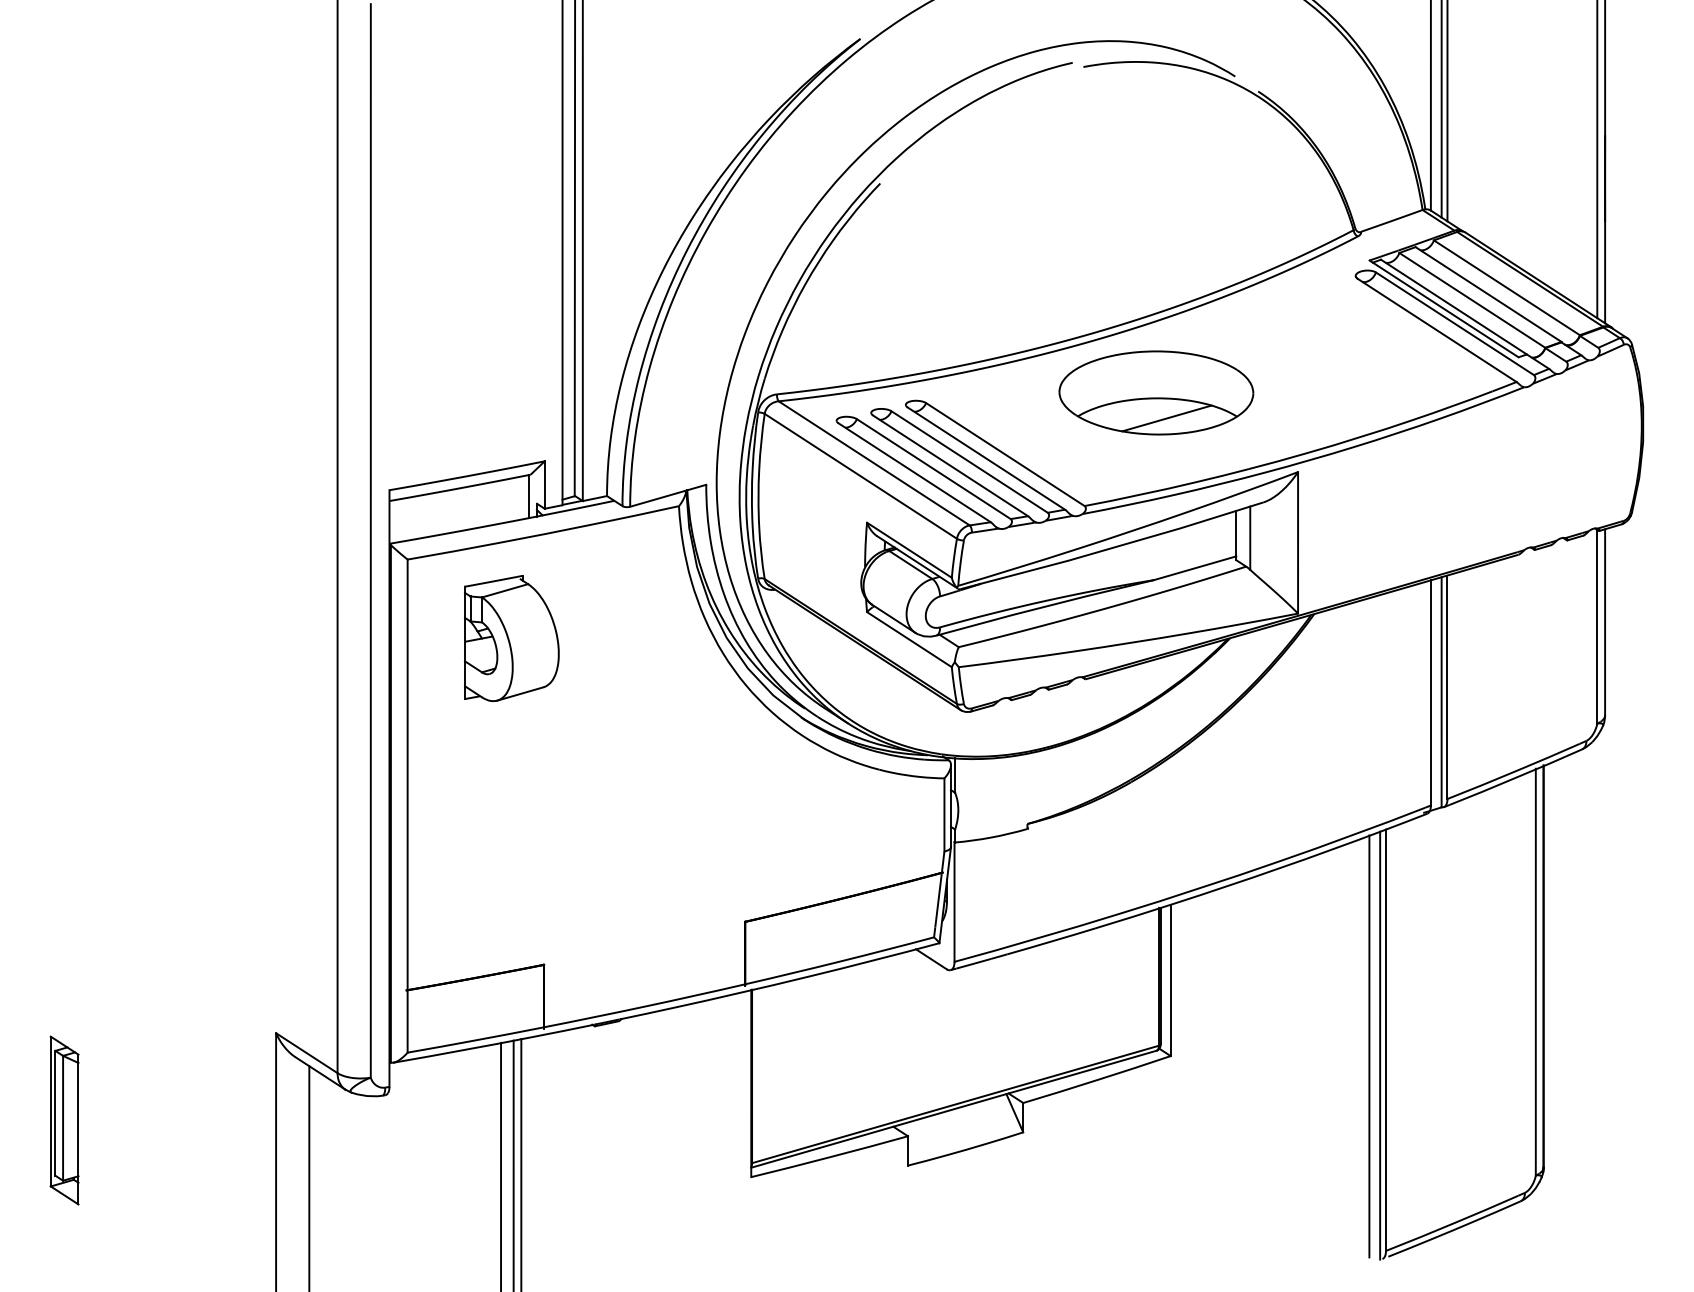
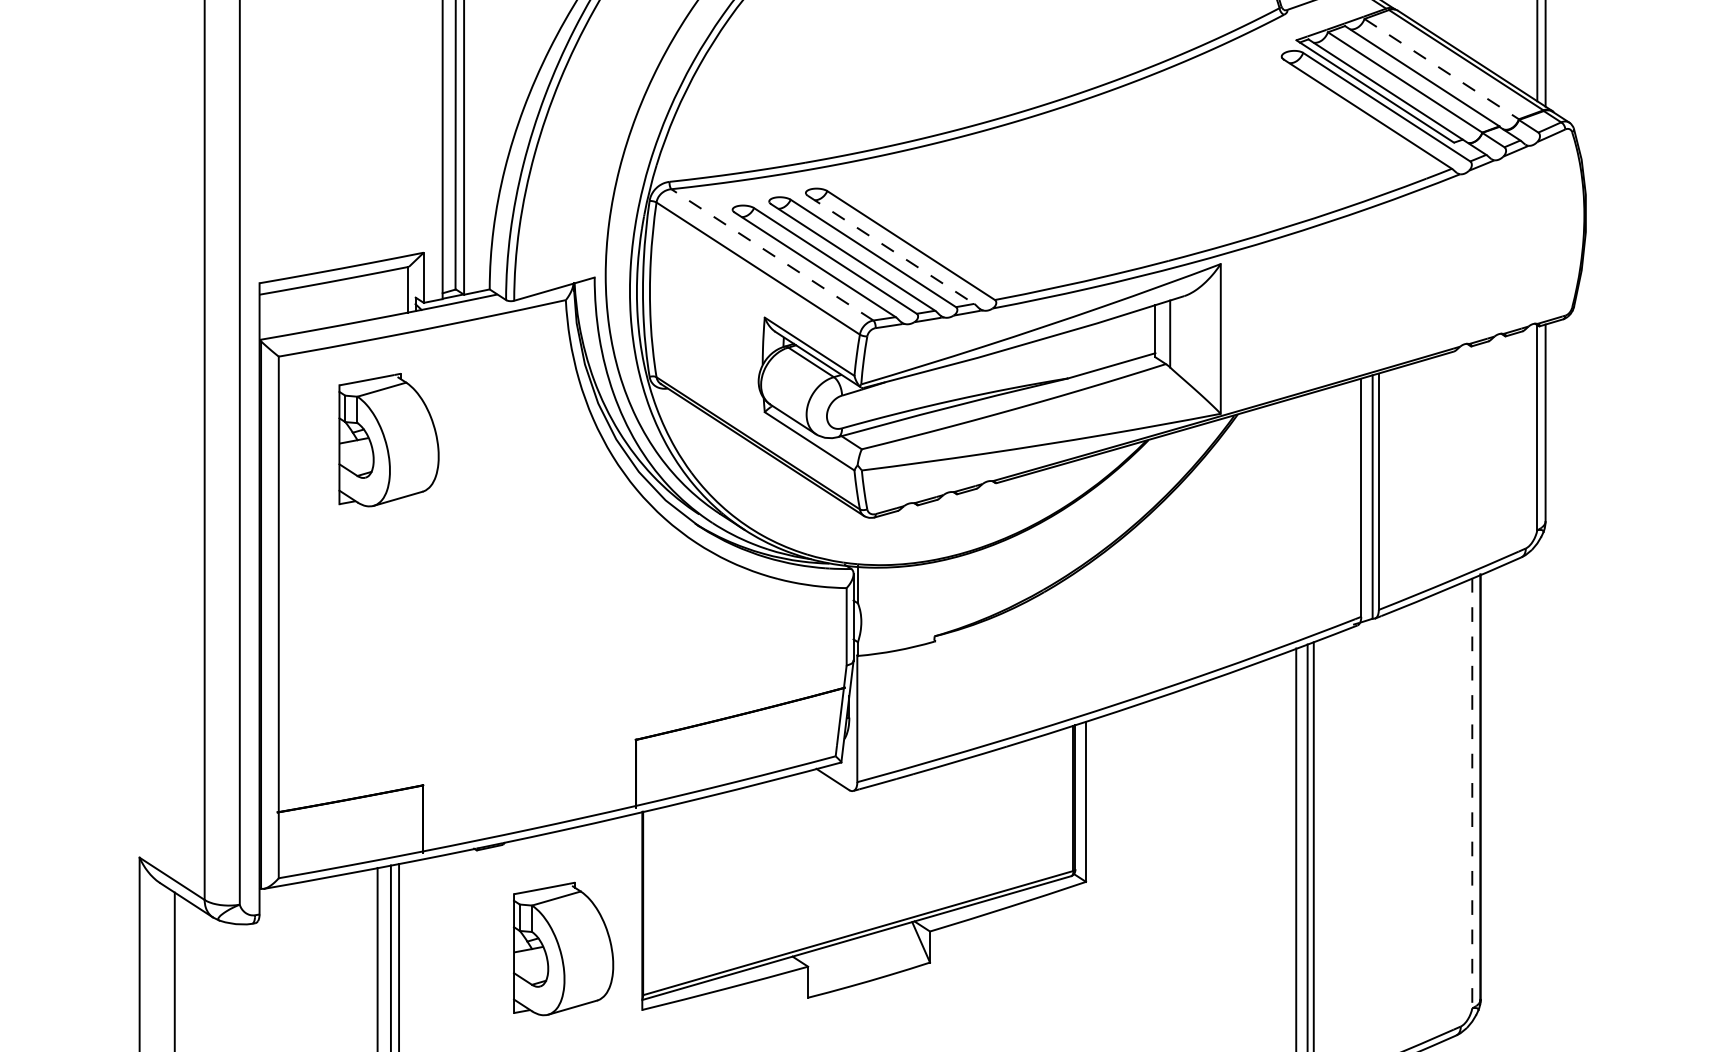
line: (1507, 288) -> (1442, 69), solid -> dashed
part: (1156, 392) -> (1071, 179), removed
line: (986, 458) -> (891, 249), solid -> dashed
line: (874, 463) -> (772, 254), solid -> dashed
line: (1535, 972) -> (1471, 793), solid -> dashed
part: (676, 1119) -> (563, 948), added

